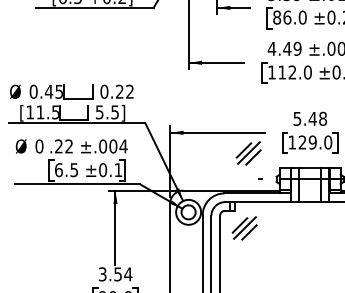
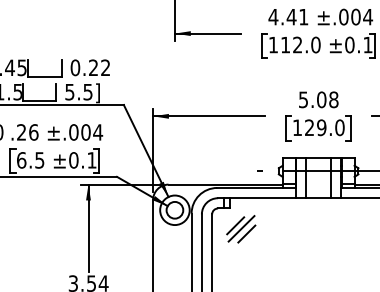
text: (297, 48) -> (303, 16), 4.49 -> 4.41
text: (312, 118) -> (321, 99), 5.48 -> 5.08
text: (69, 146) -> (34, 132), .22 -> .26
part: (248, 153) -> (245, 140), removed

